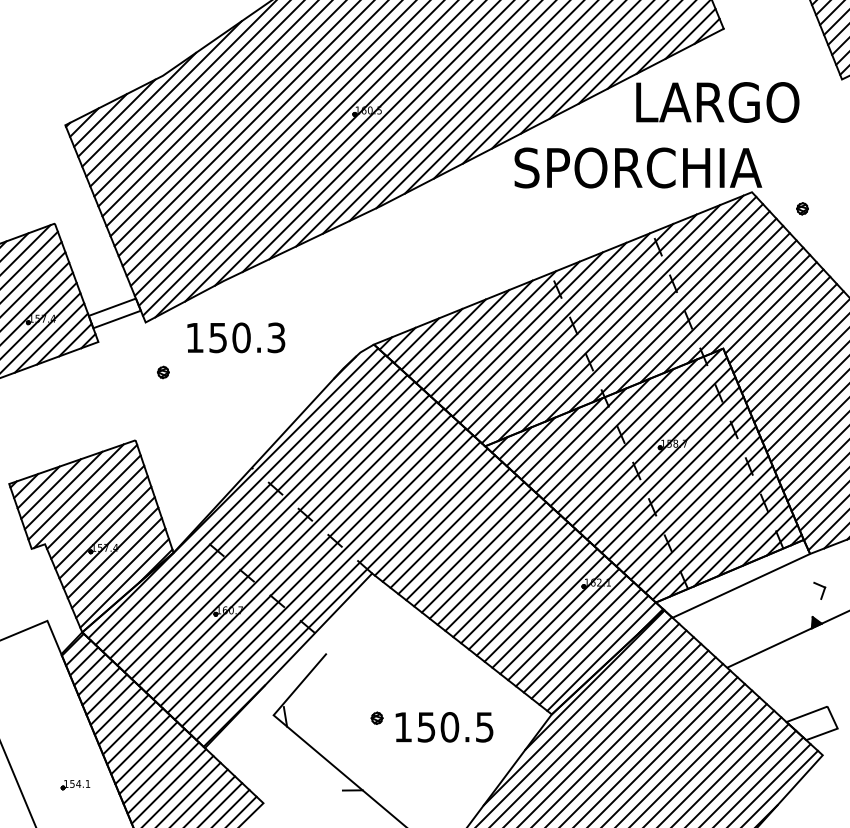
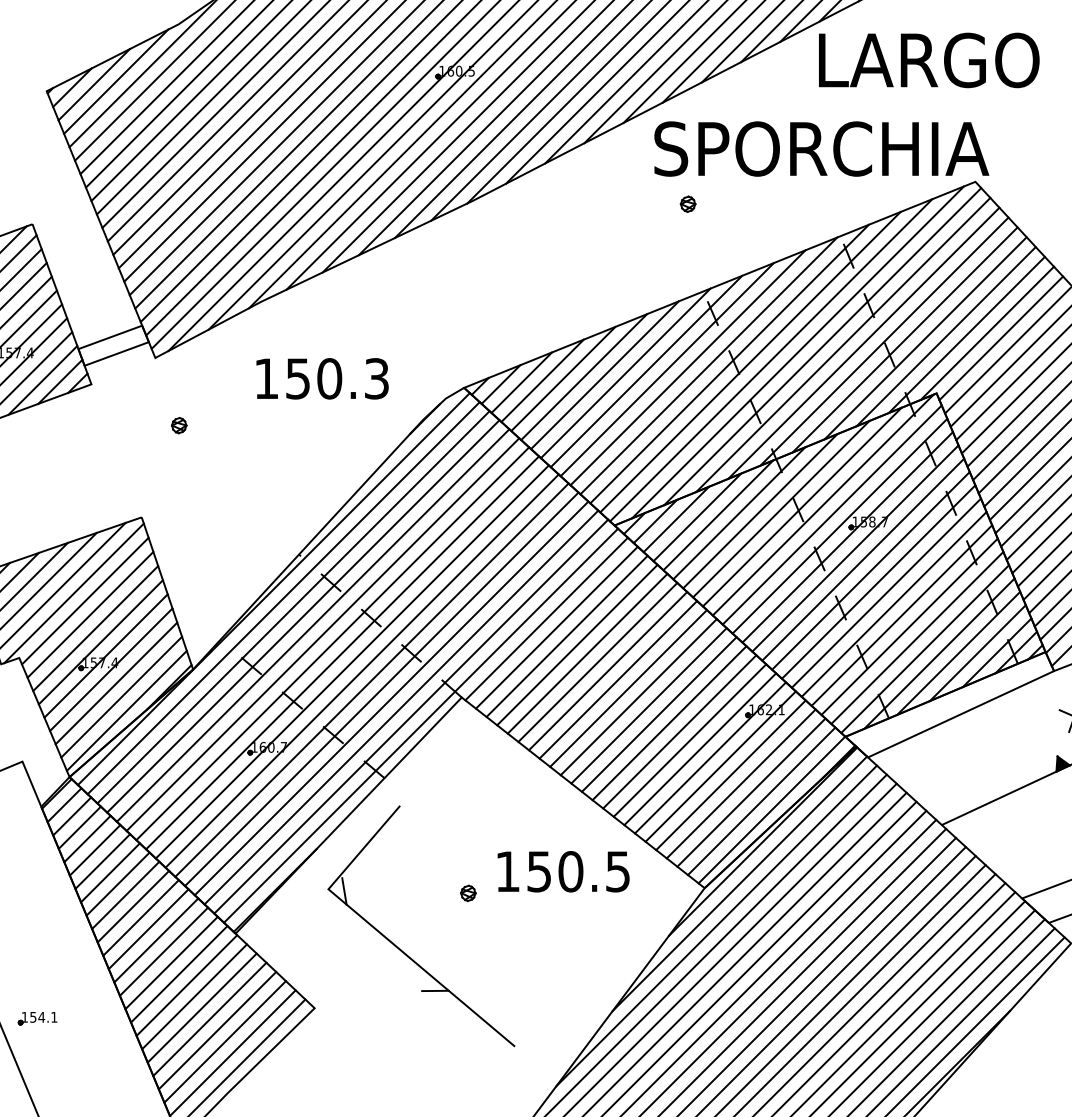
part: (802, 208) -> (688, 203), moved
text: (236, 337) -> (322, 378), moved
text: (444, 727) -> (563, 872), moved
part: (75, 785) -> (37, 1019), moved

